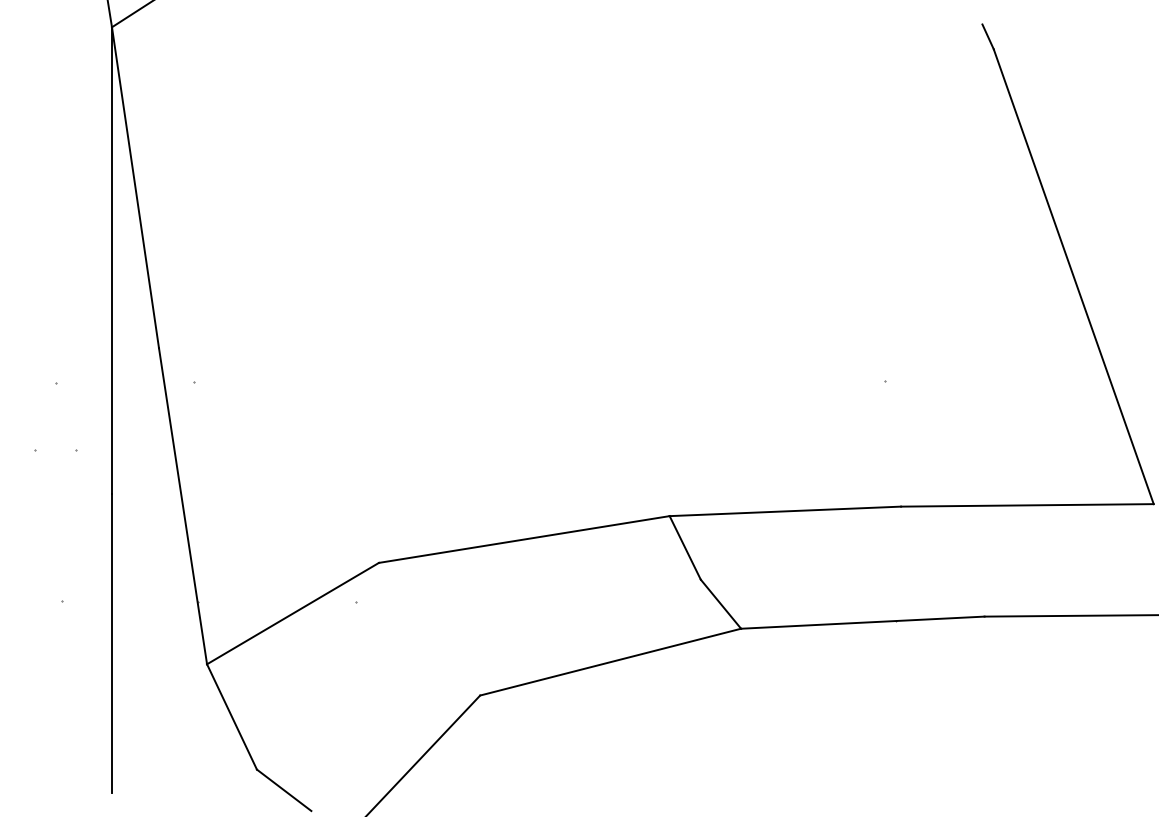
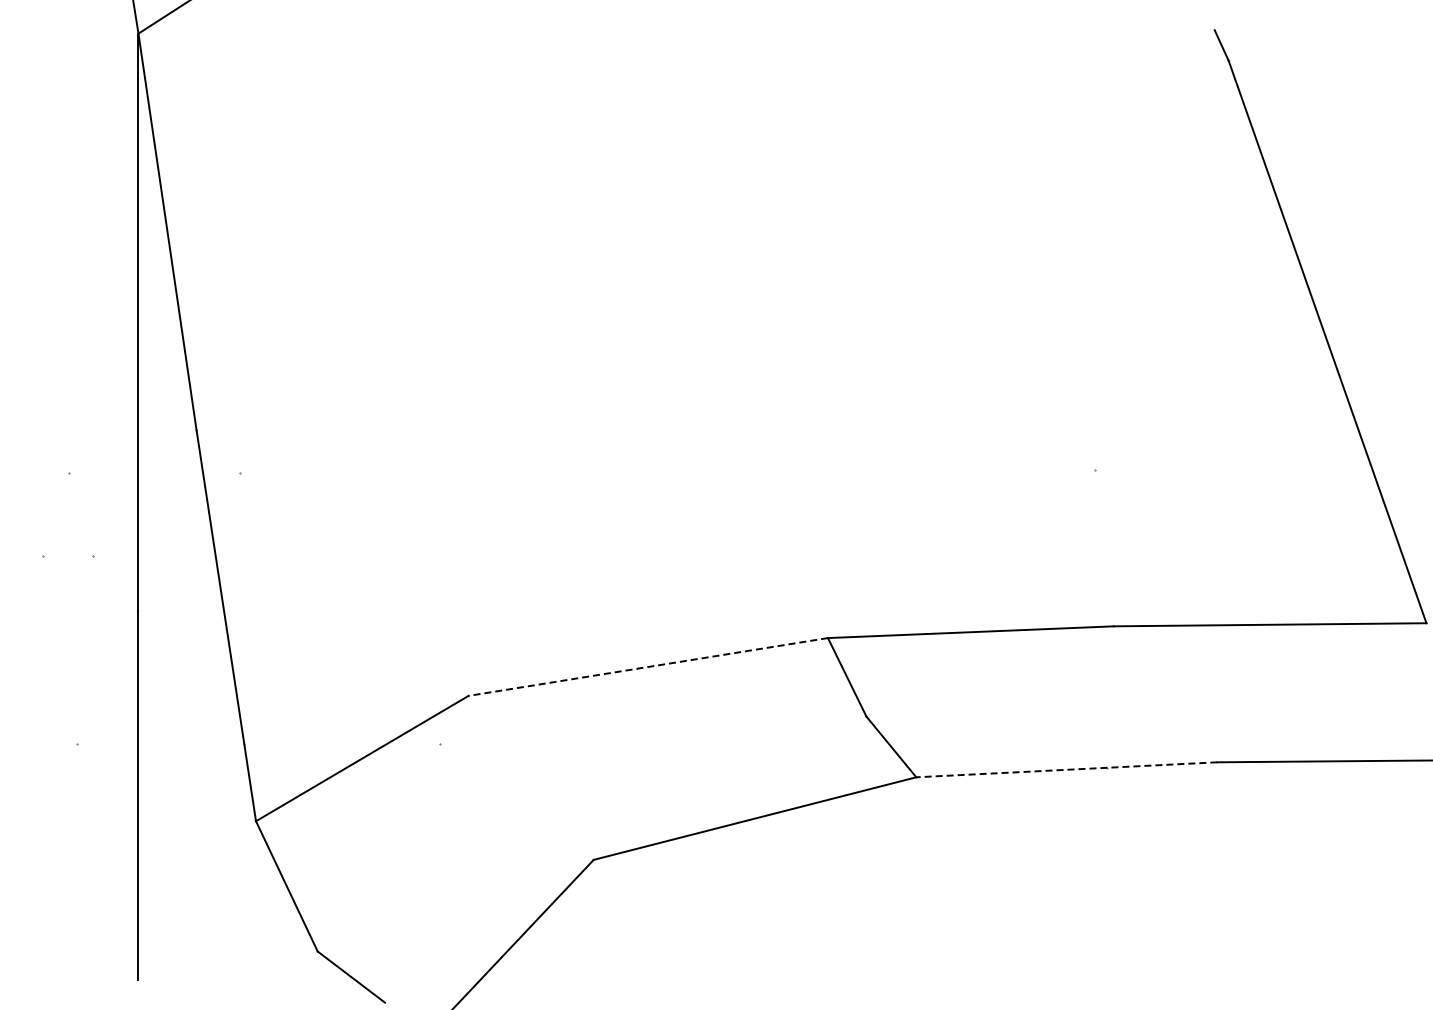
line: (523, 539) -> (647, 667), solid -> dashed
line: (862, 622) -> (1066, 769), solid -> dashed

